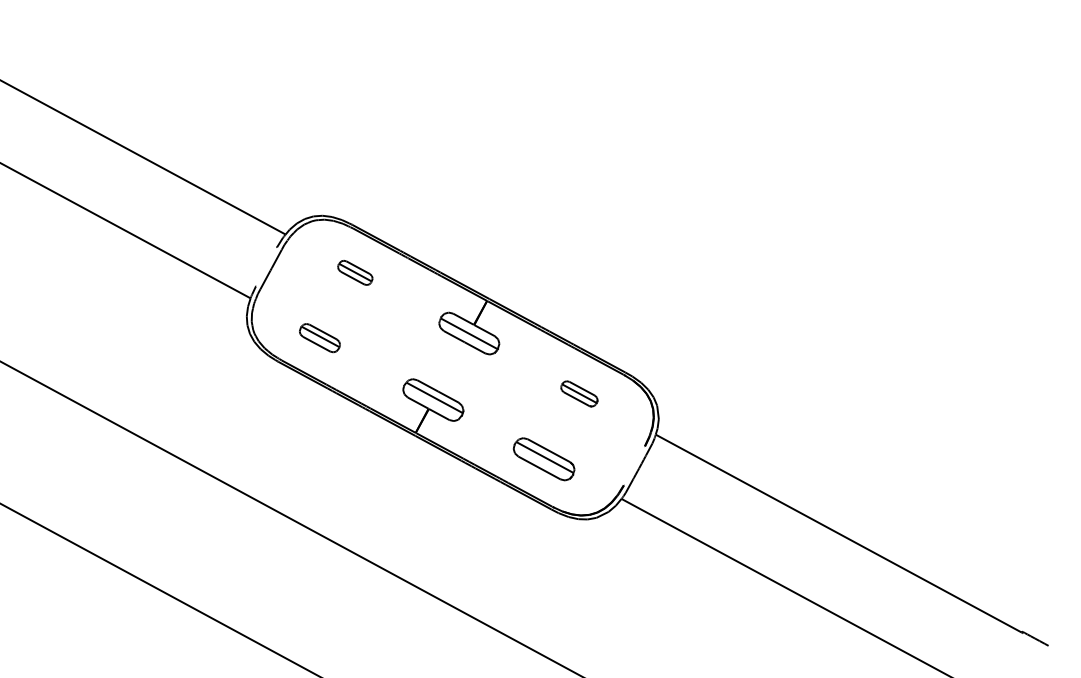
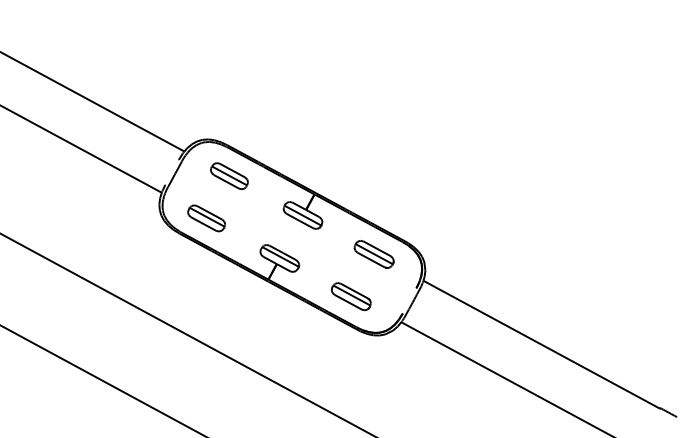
part: (355, 273) -> (229, 176), size x1.67
part: (319, 338) -> (206, 218), size x1.43
part: (578, 393) -> (373, 254), size x1.67

